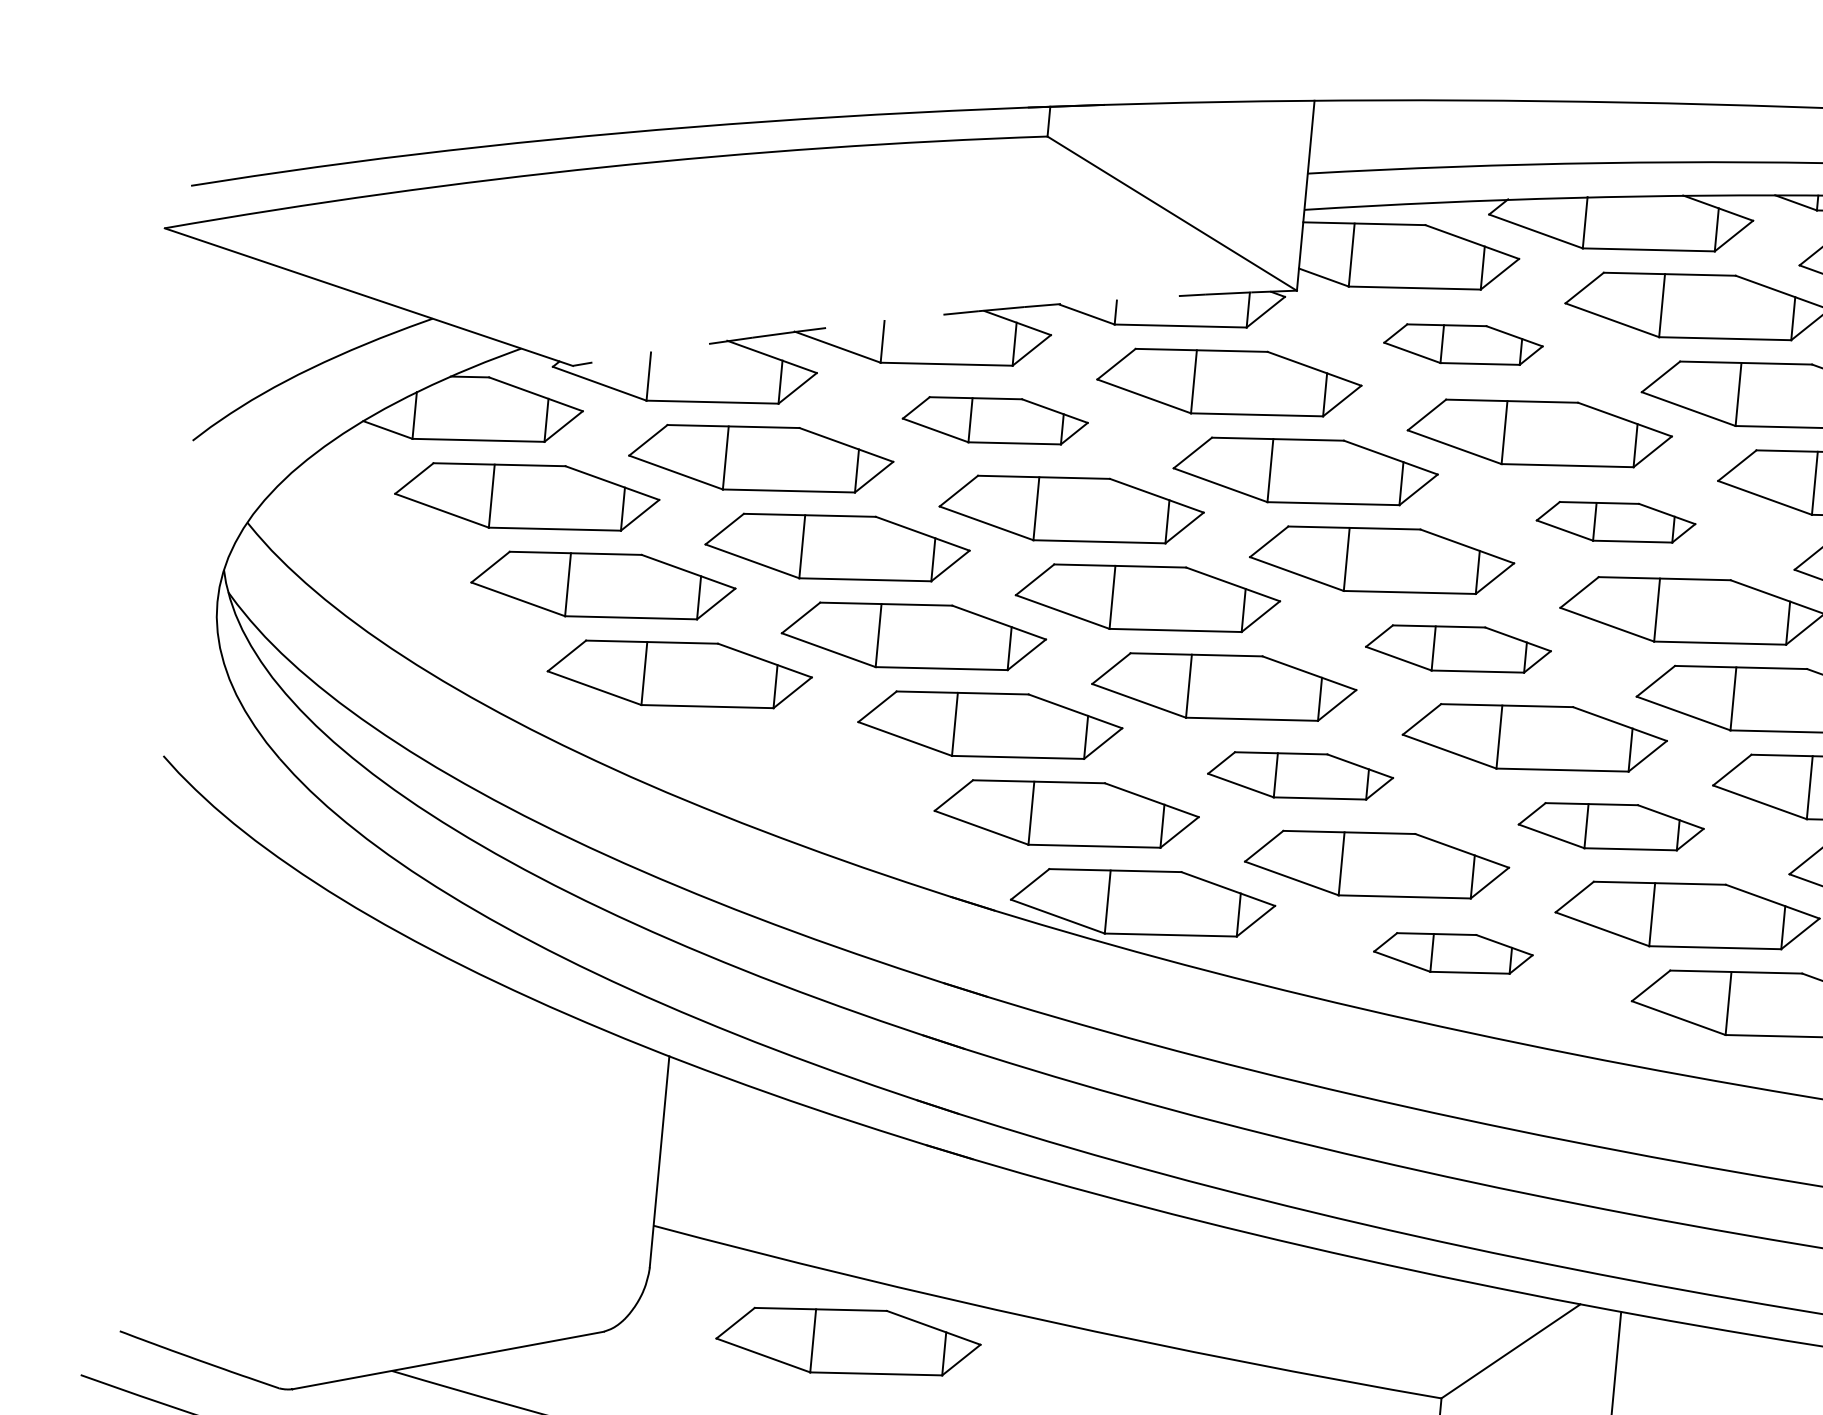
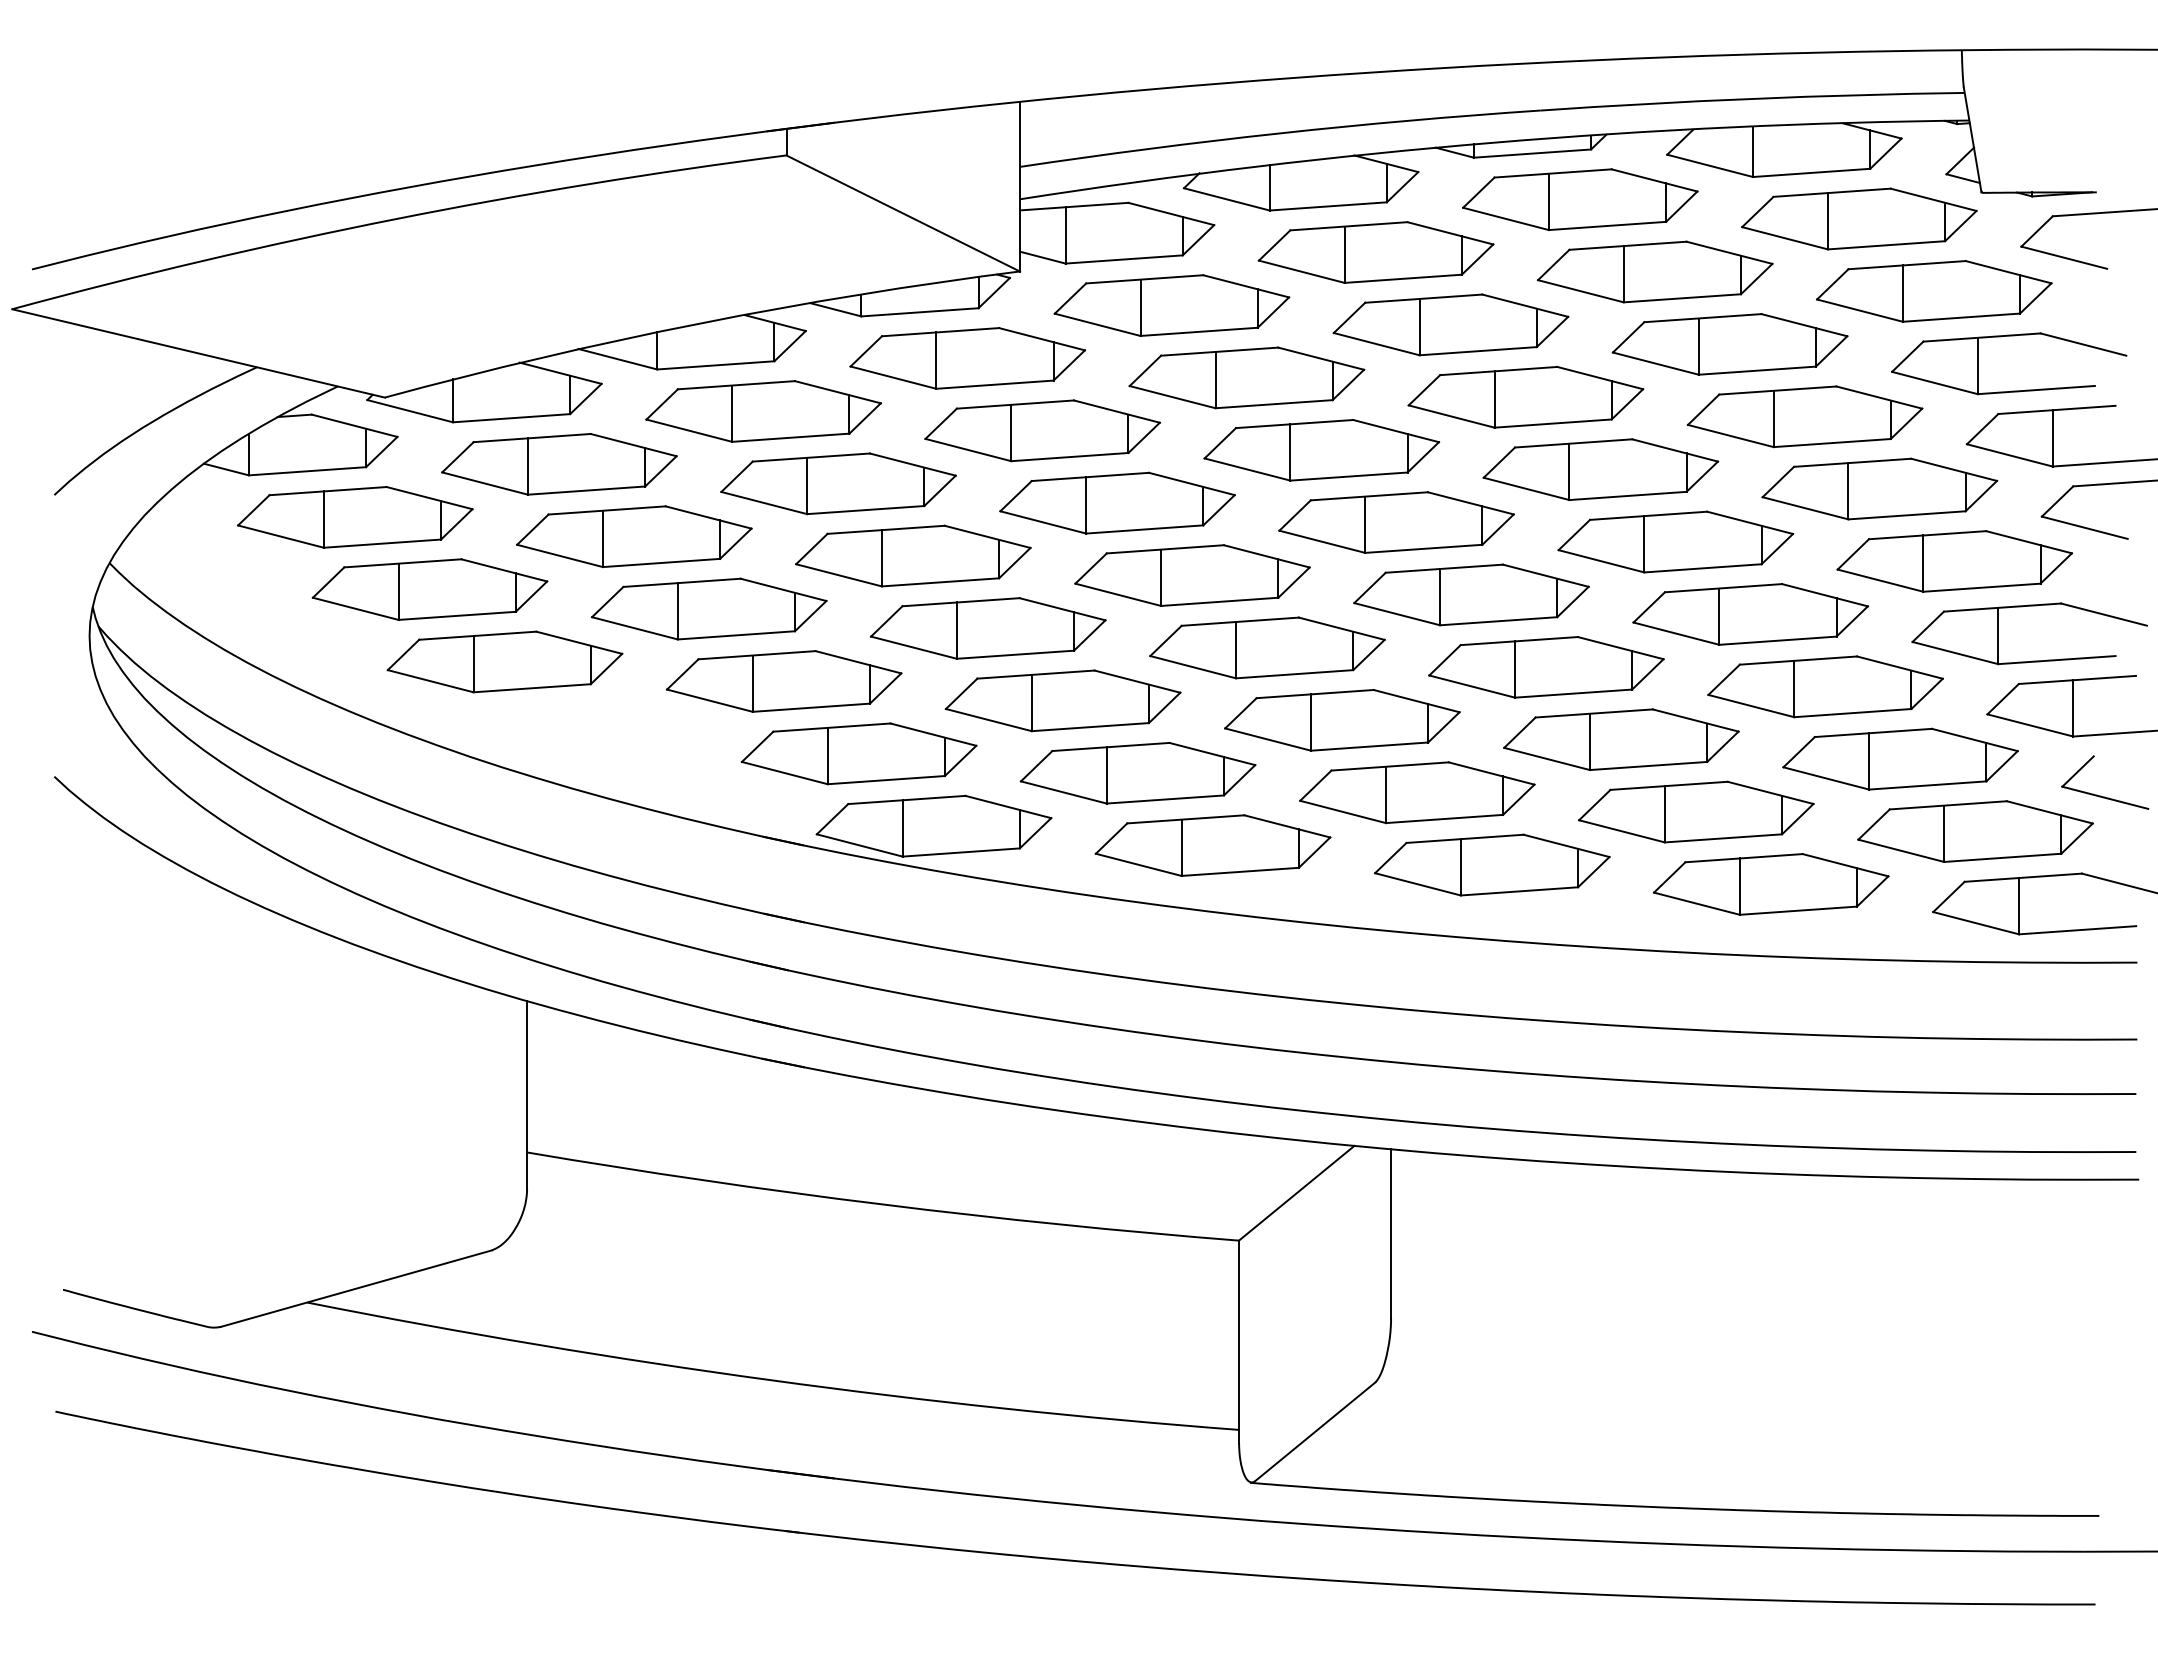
arc: (933, 315) -> (700, 323), dashed -> solid
part: (1462, 344) -> (1171, 305), size x1.67
part: (995, 420) -> (763, 411), size x1.43
part: (1615, 522) -> (1321, 450), size x1.67
part: (1458, 648) -> (1192, 575), size x1.43
part: (1299, 775) -> (1062, 700), size x1.43
part: (1611, 826) -> (1342, 720), size x1.43
part: (1452, 953) -> (1212, 845), size x1.67
part: (848, 1341) -> (709, 1238), removed

